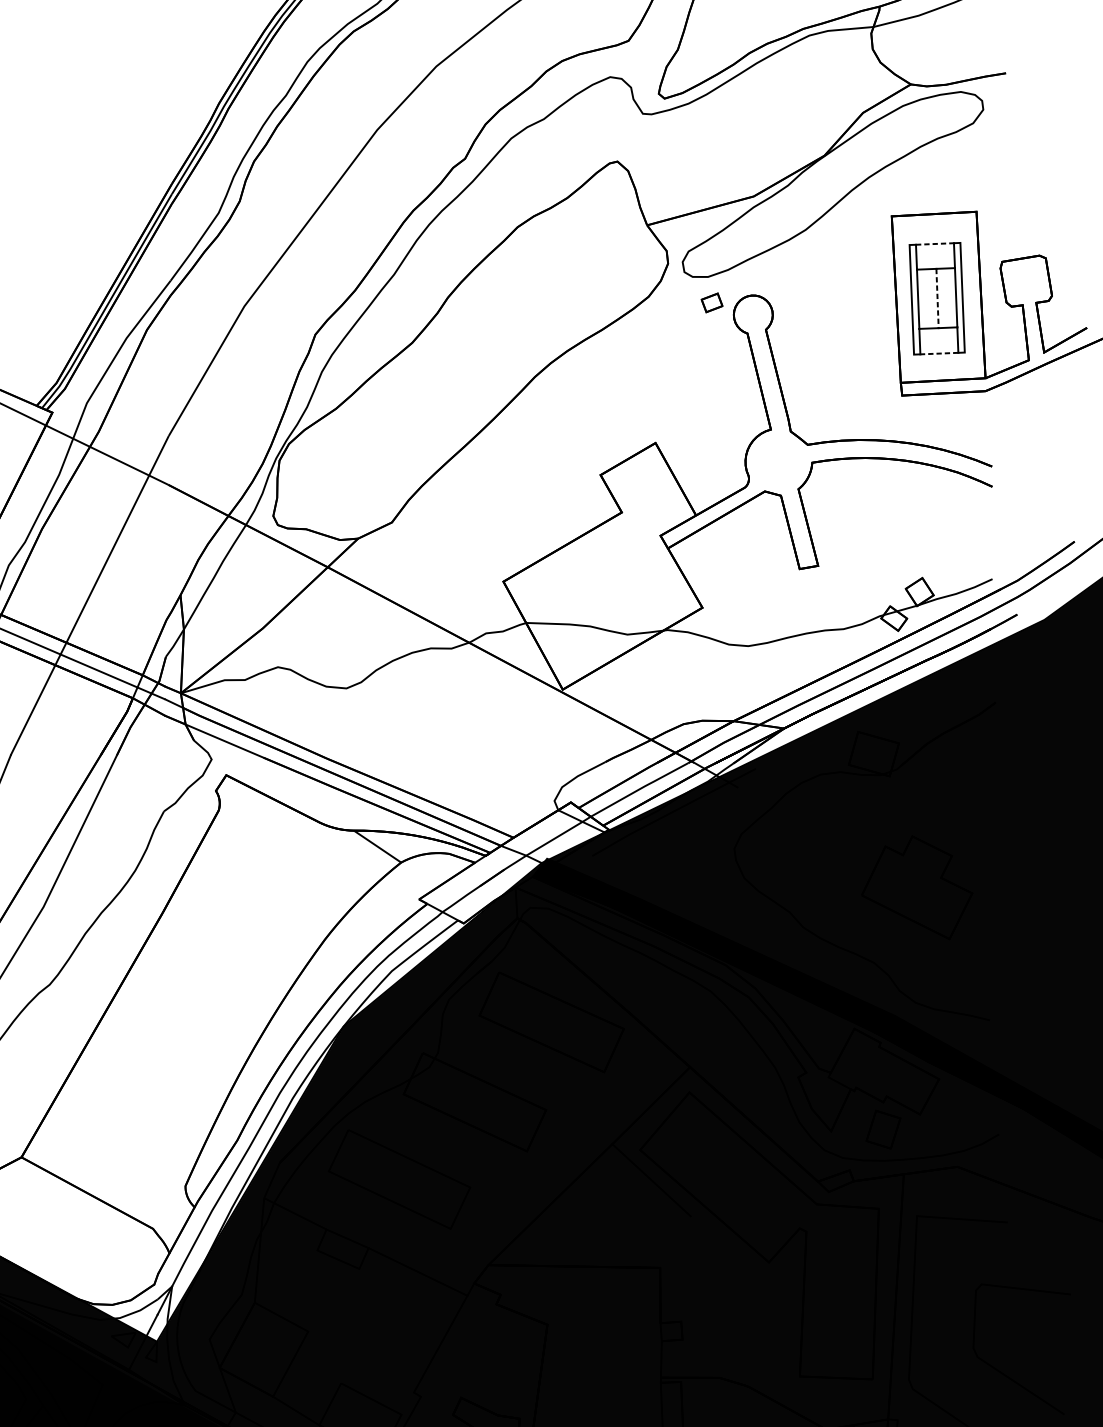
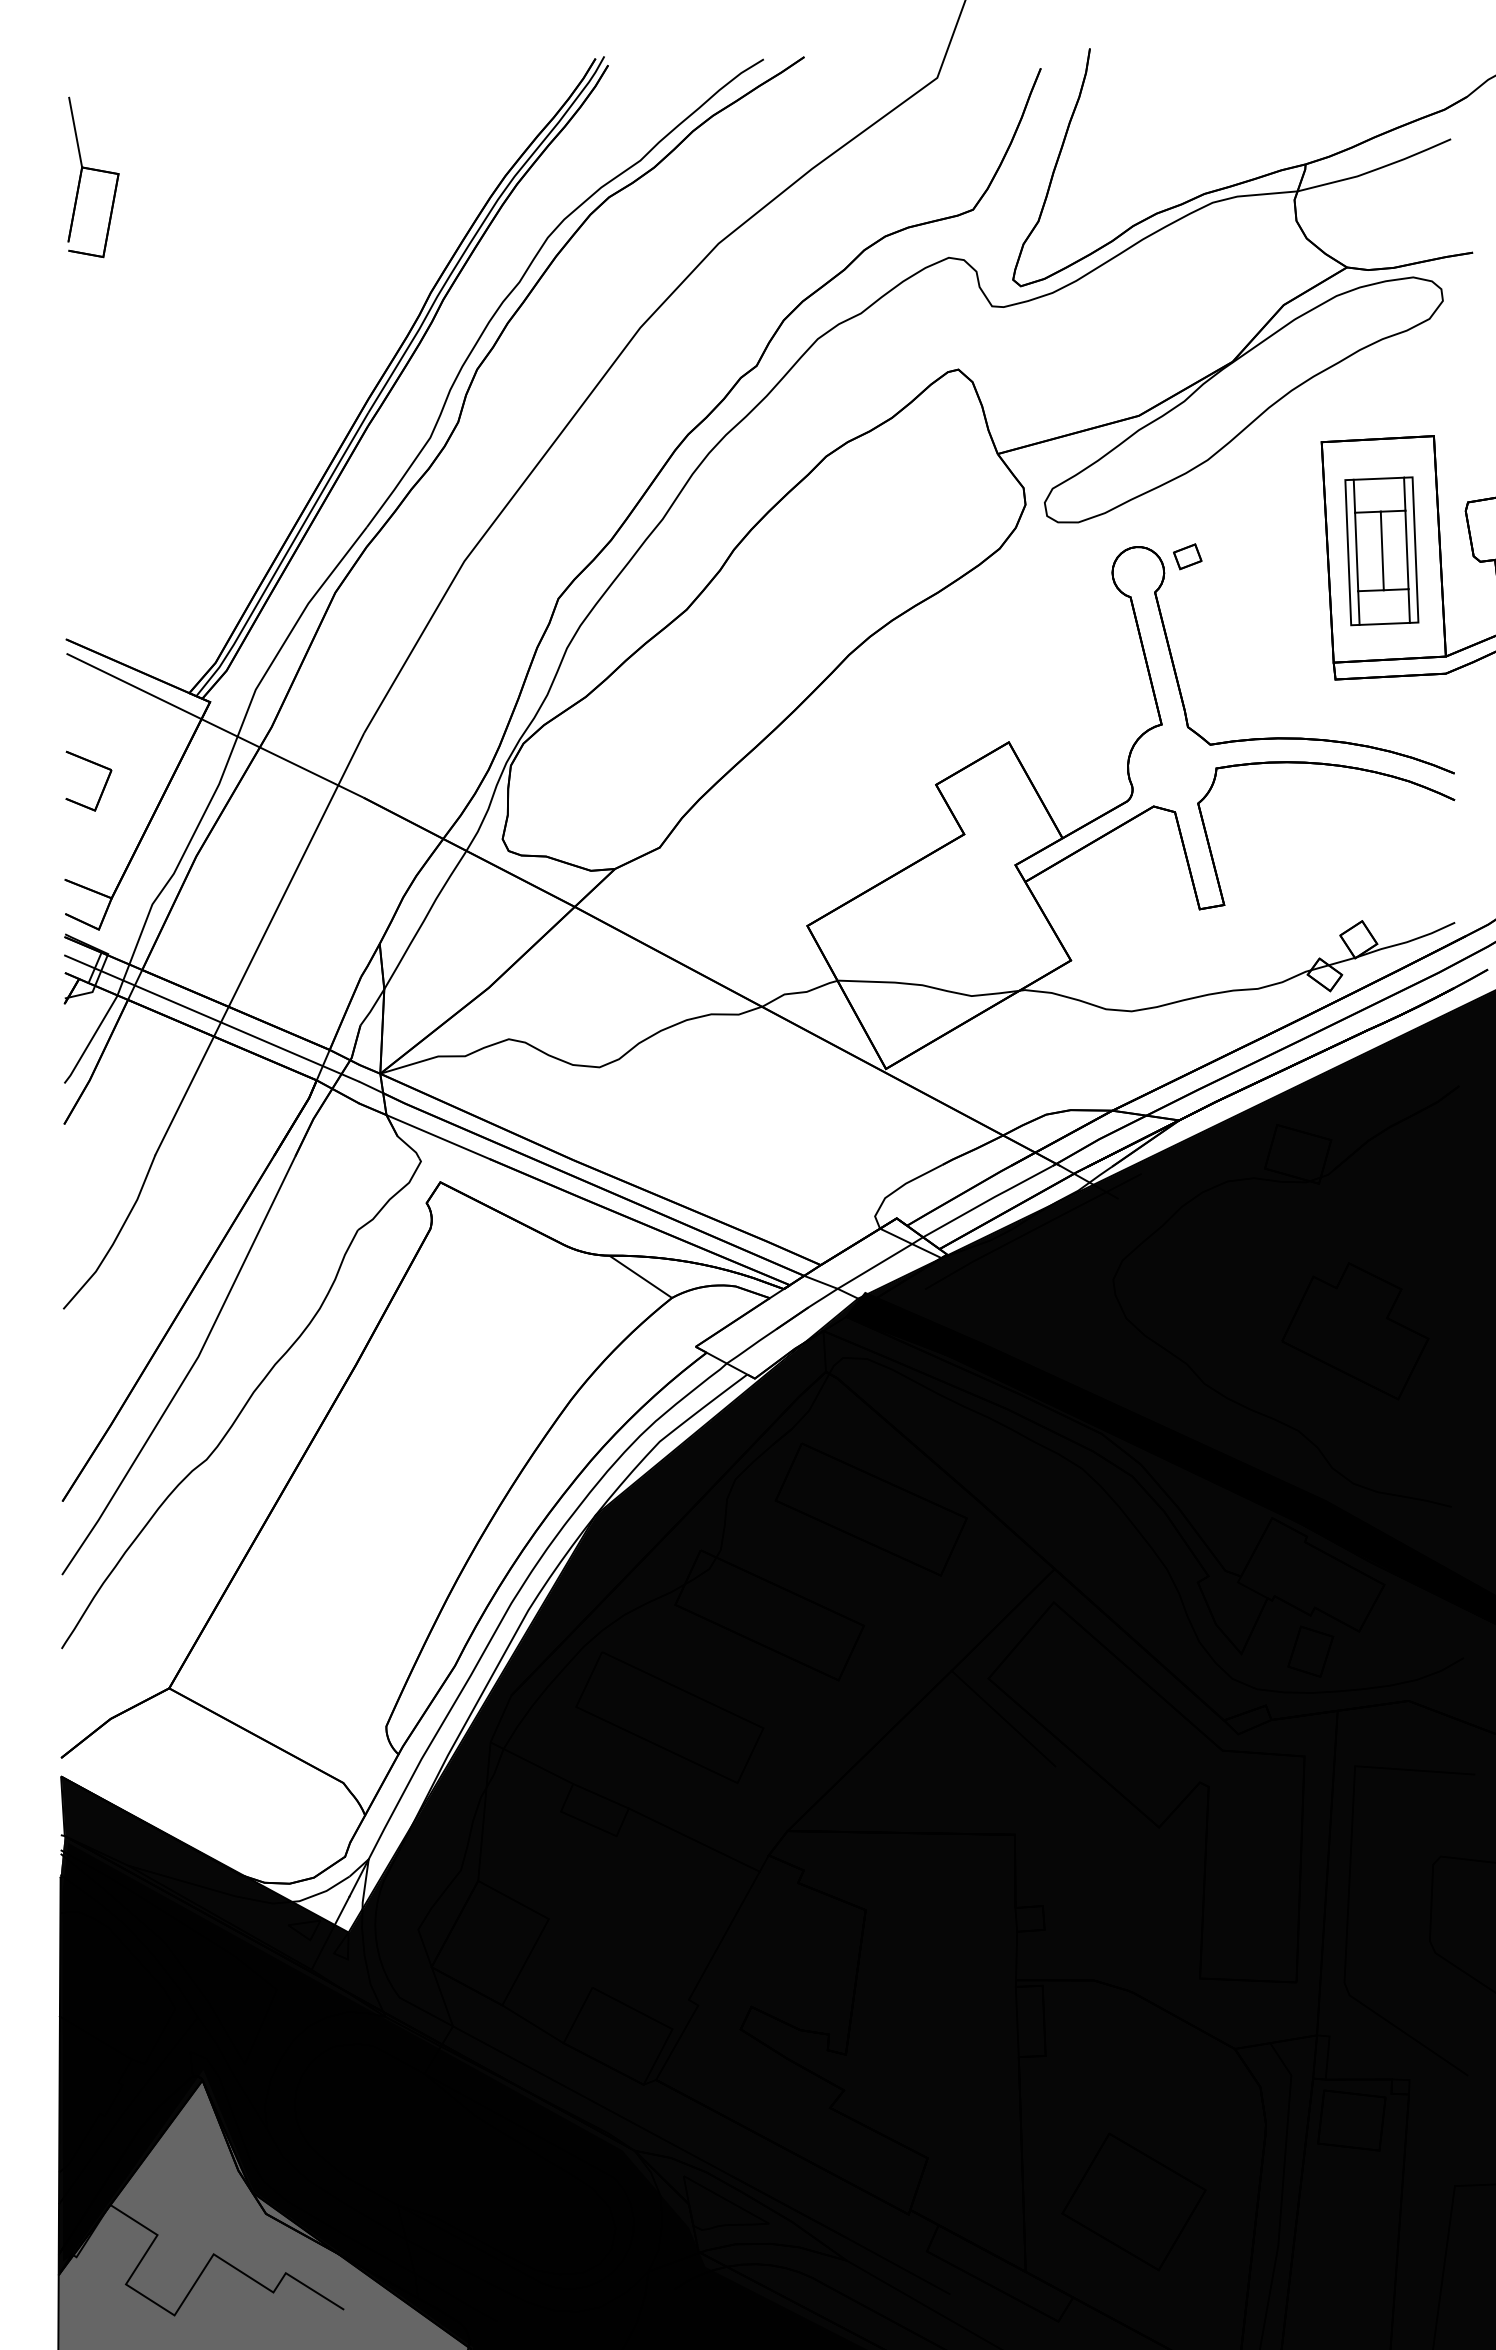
line: (935, 243) -> (1379, 478), dashed -> solid
line: (937, 298) -> (1382, 551), dashed -> solid
part: (711, 302) -> (1187, 556), moved
line: (939, 353) -> (1384, 623), dashed -> solid

